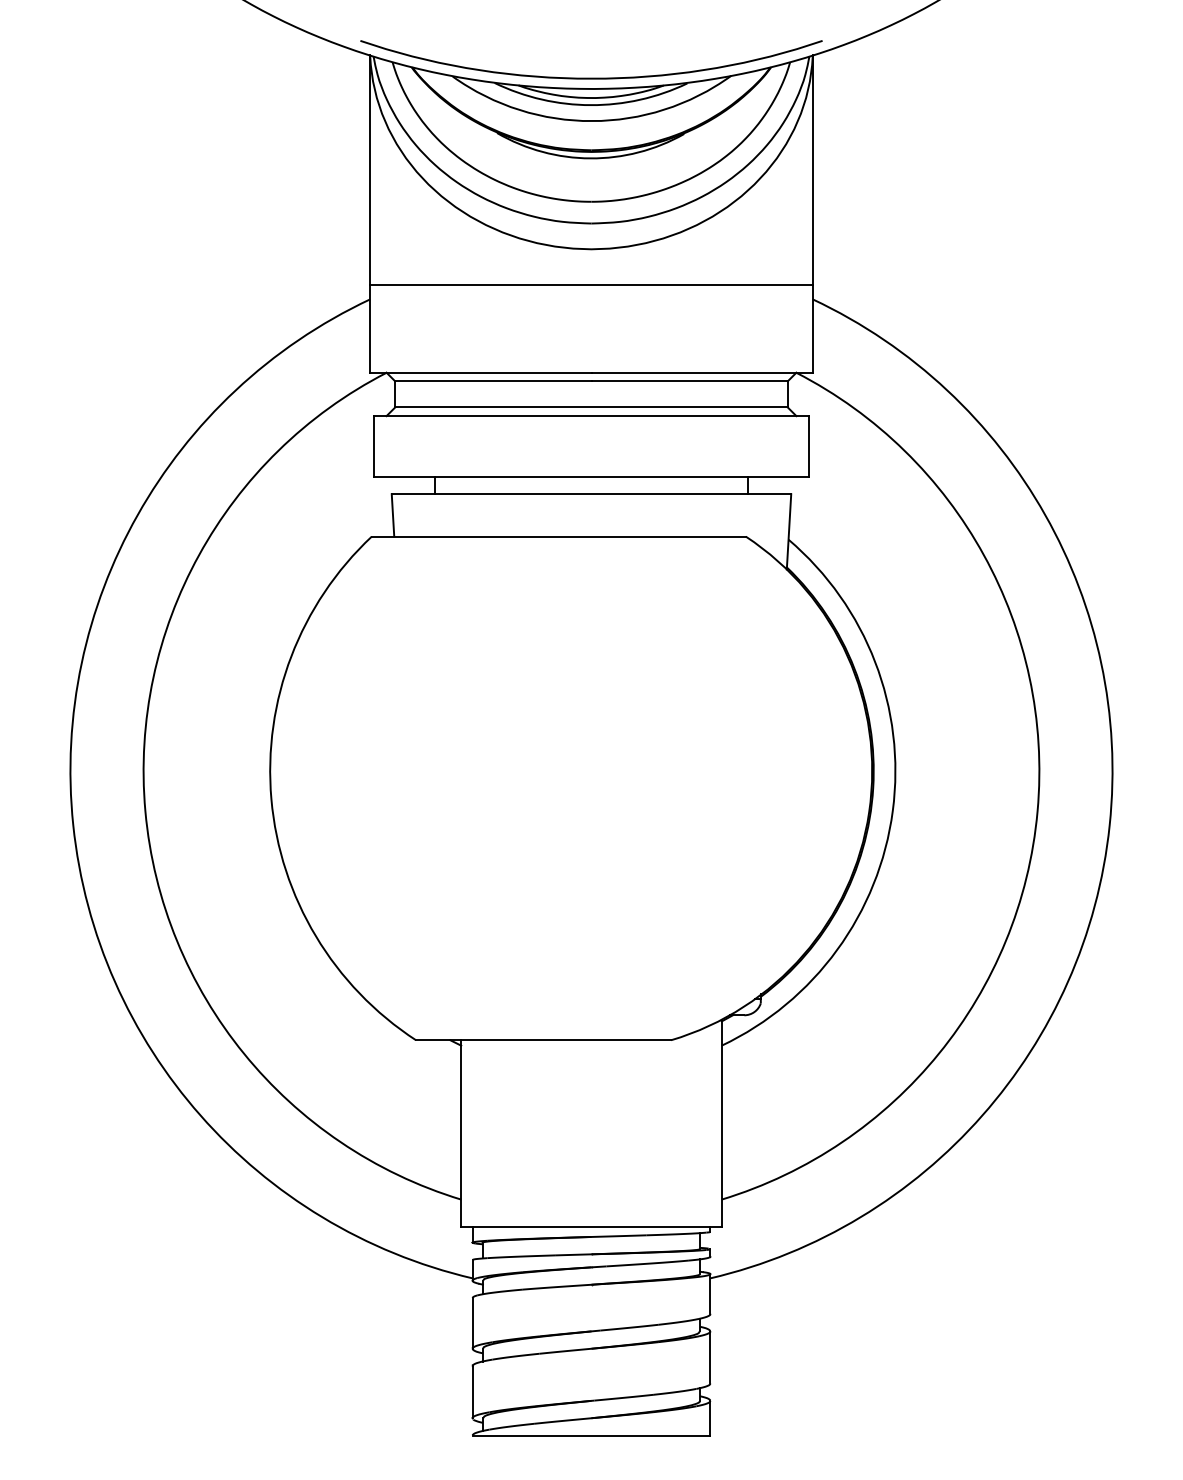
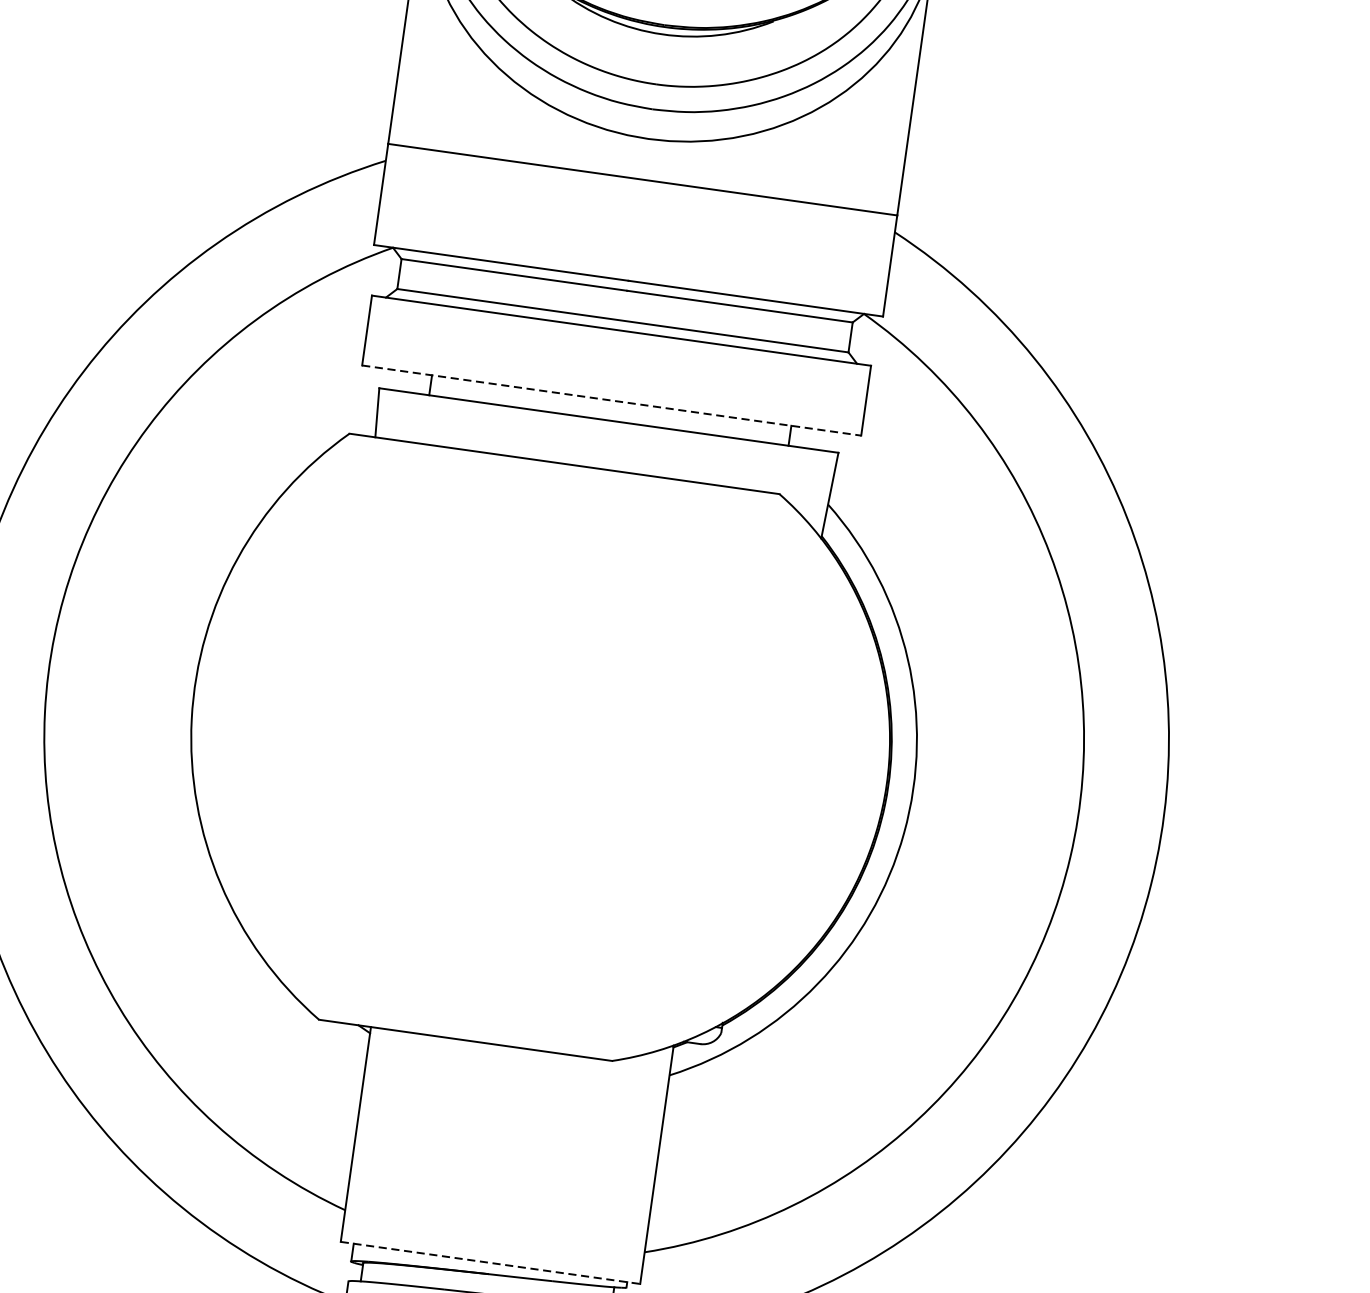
line: (591, 476) -> (611, 400), solid -> dashed
line: (591, 1227) -> (490, 1263), solid -> dashed

